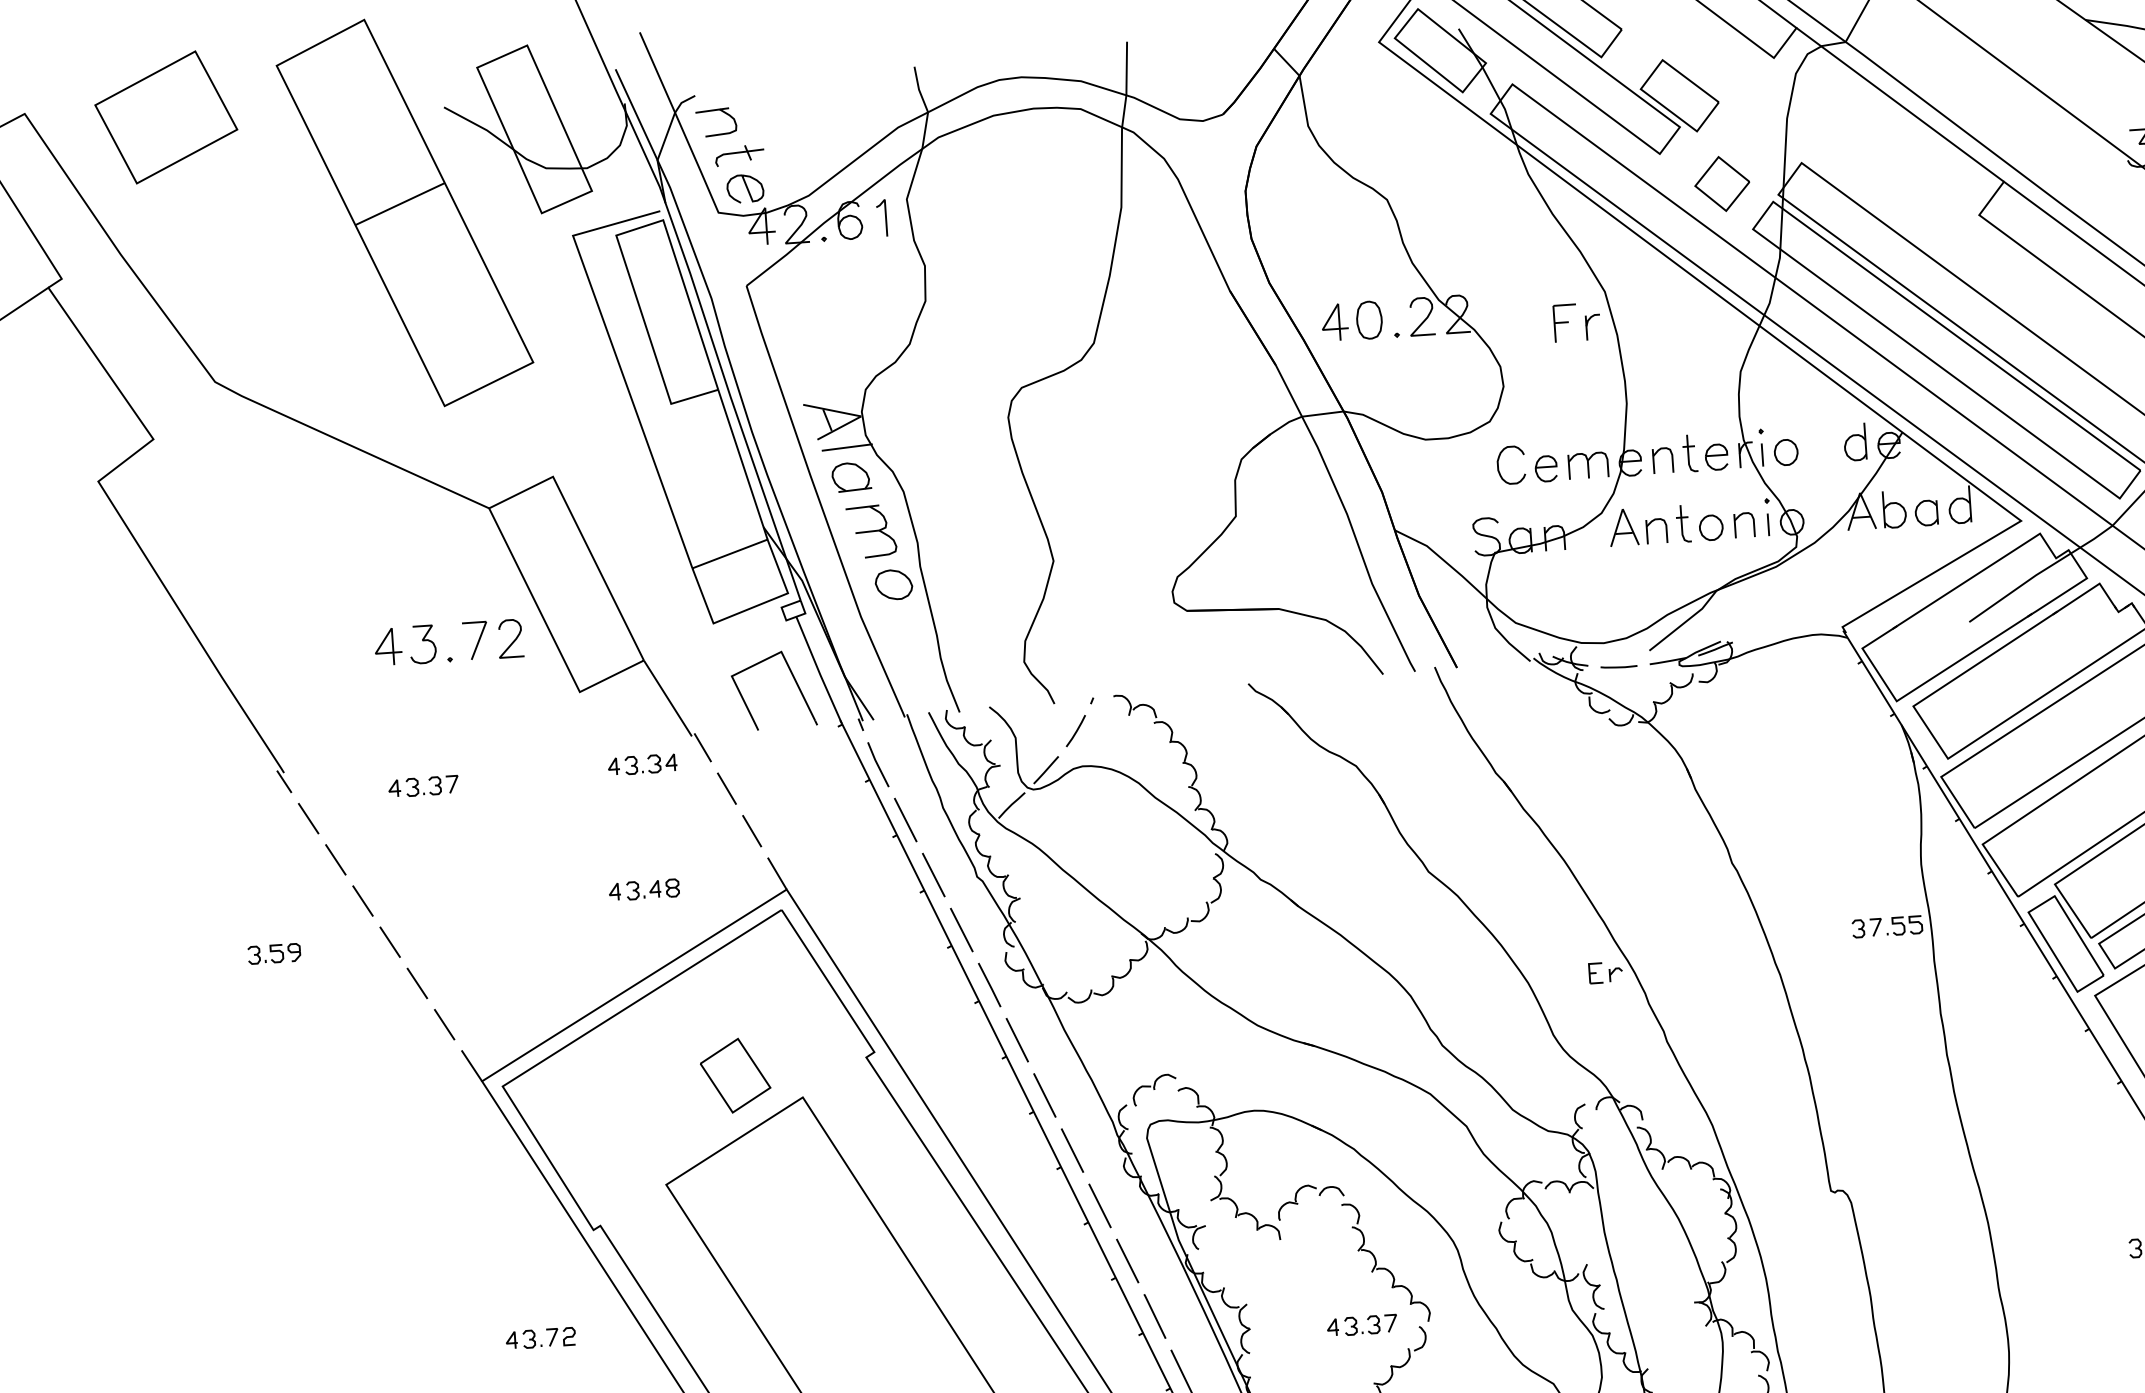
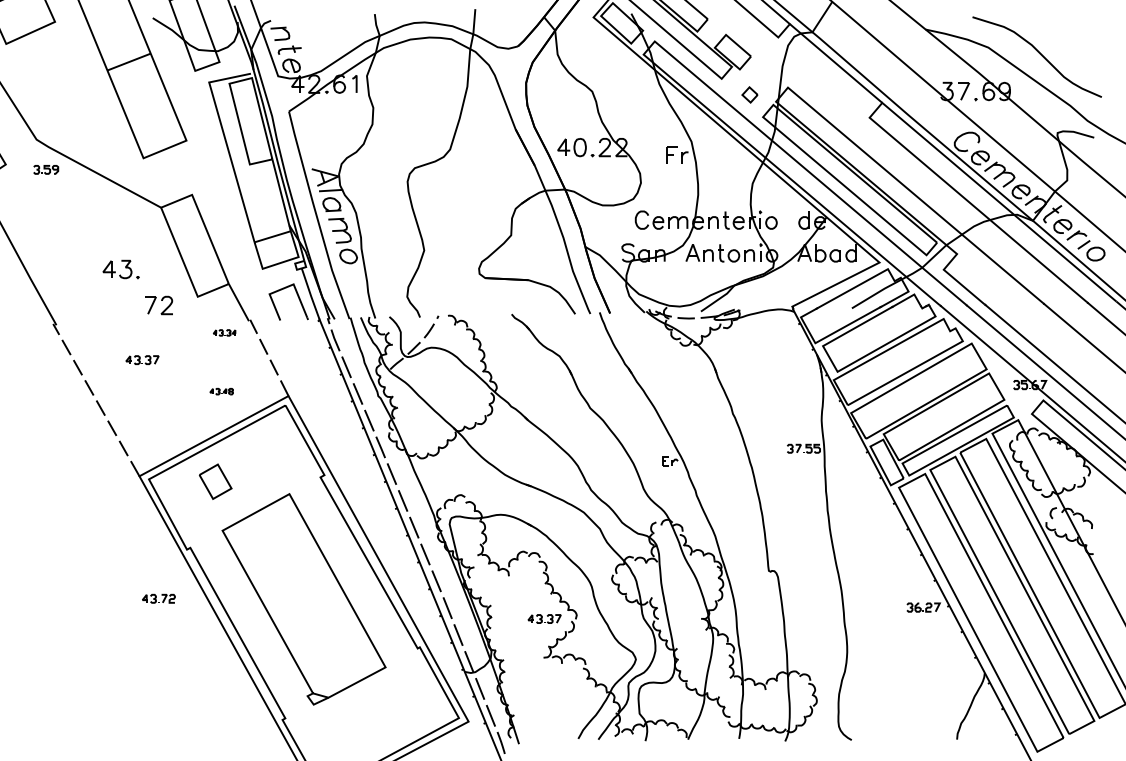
part: (1721, 183) -> (749, 94), size x0.6
part: (494, 639) -> (159, 305), moved
part: (641, 763) -> (224, 332), size x0.7
part: (423, 785) -> (142, 359), moved
part: (643, 889) -> (221, 391), size x0.7
part: (275, 953) -> (46, 169), moved
part: (735, 1075) -> (215, 481), moved

